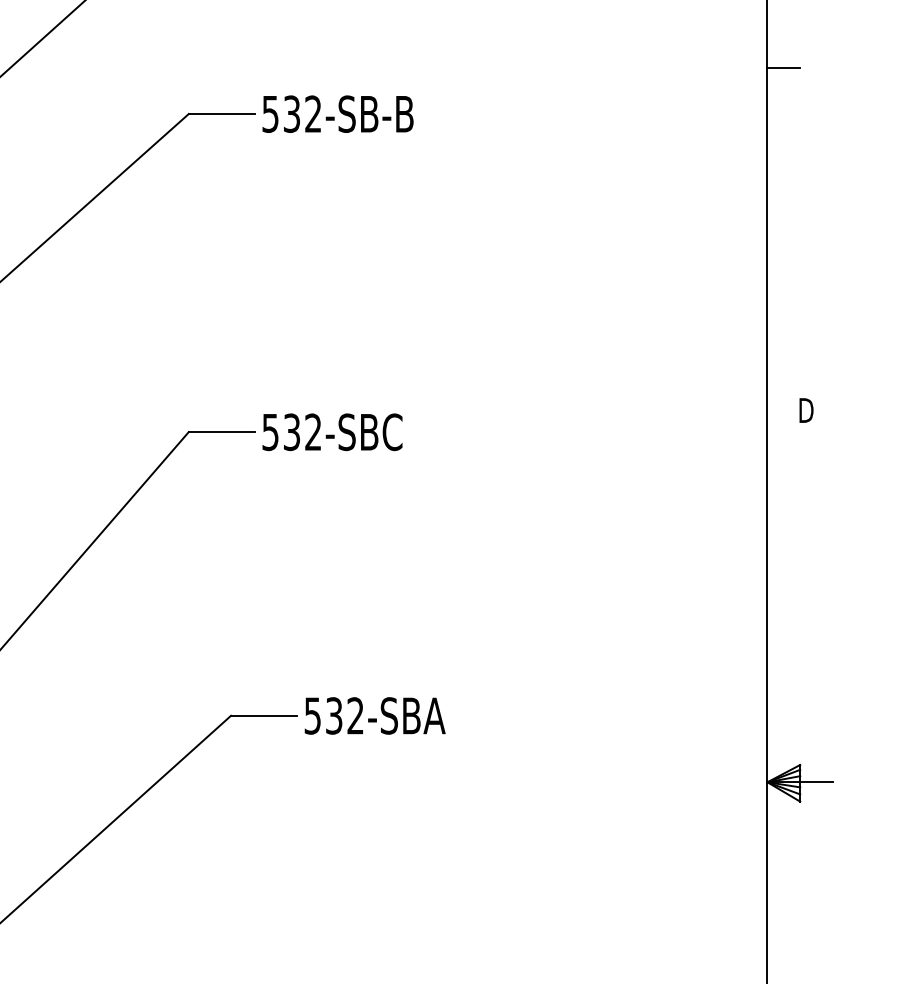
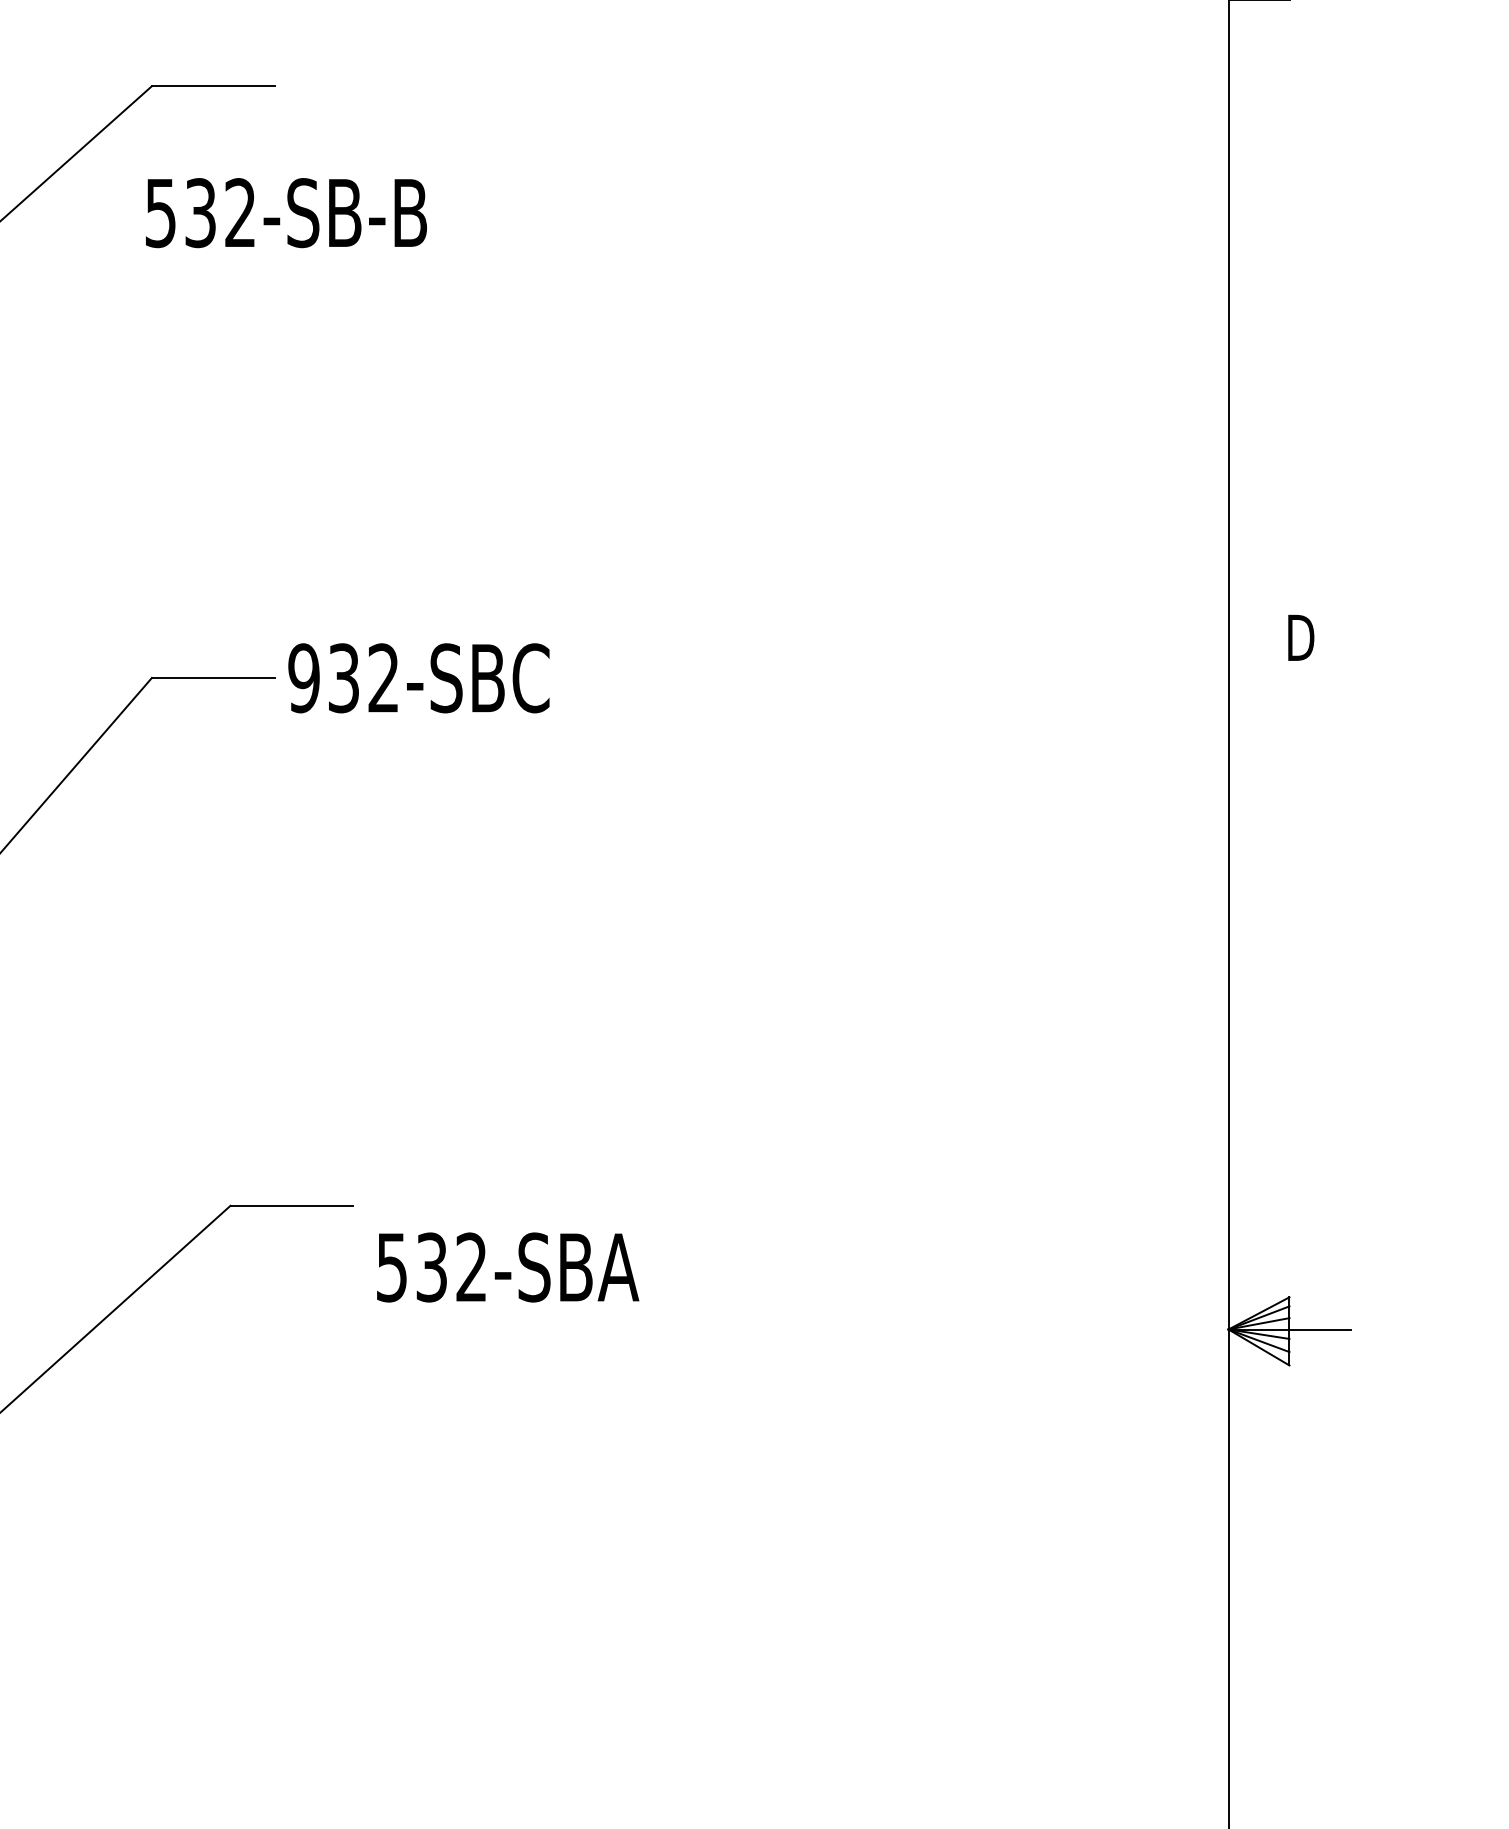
text: (337, 113) -> (285, 211), moved
text: (270, 431) -> (303, 676), 532-SBC -> 932-SBC
text: (374, 715) -> (506, 1266), moved

